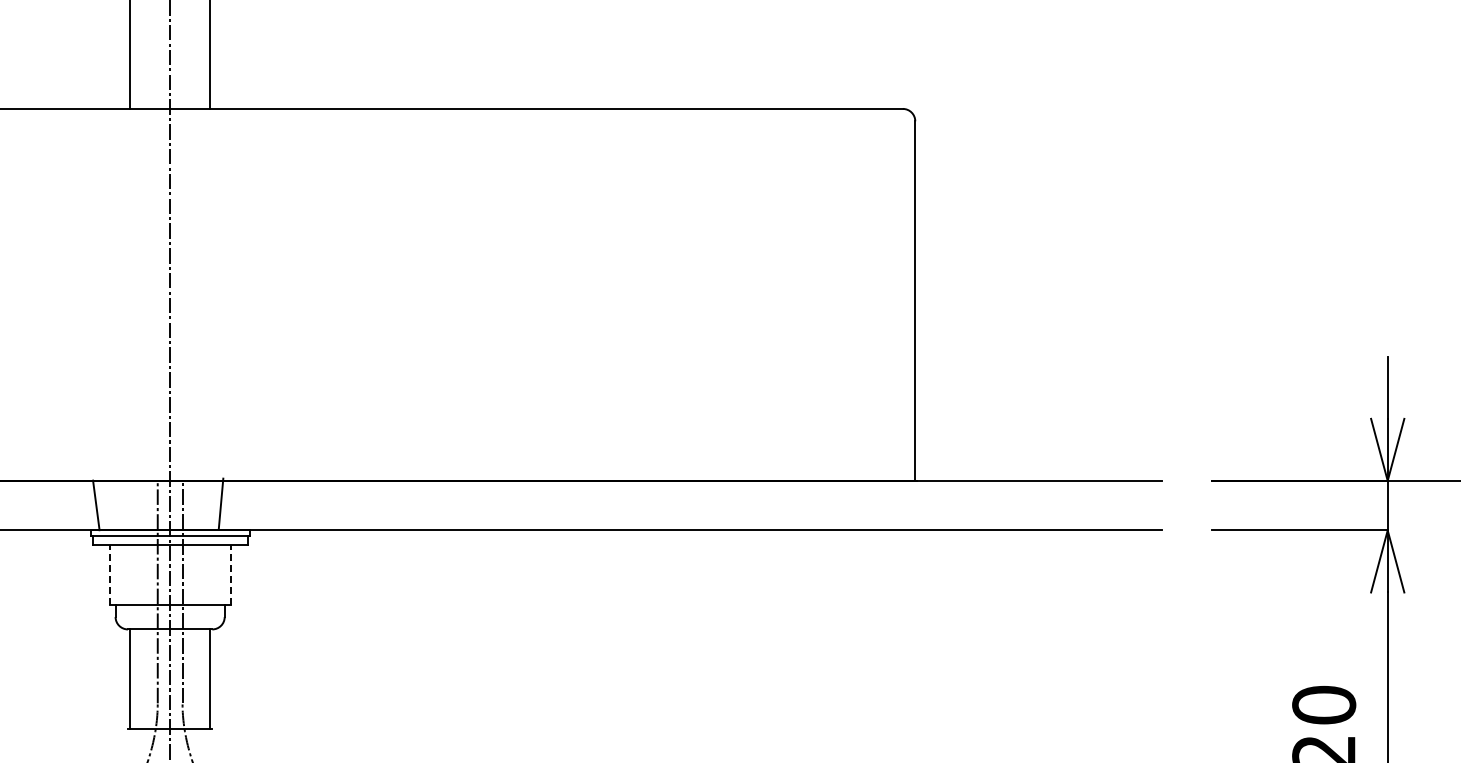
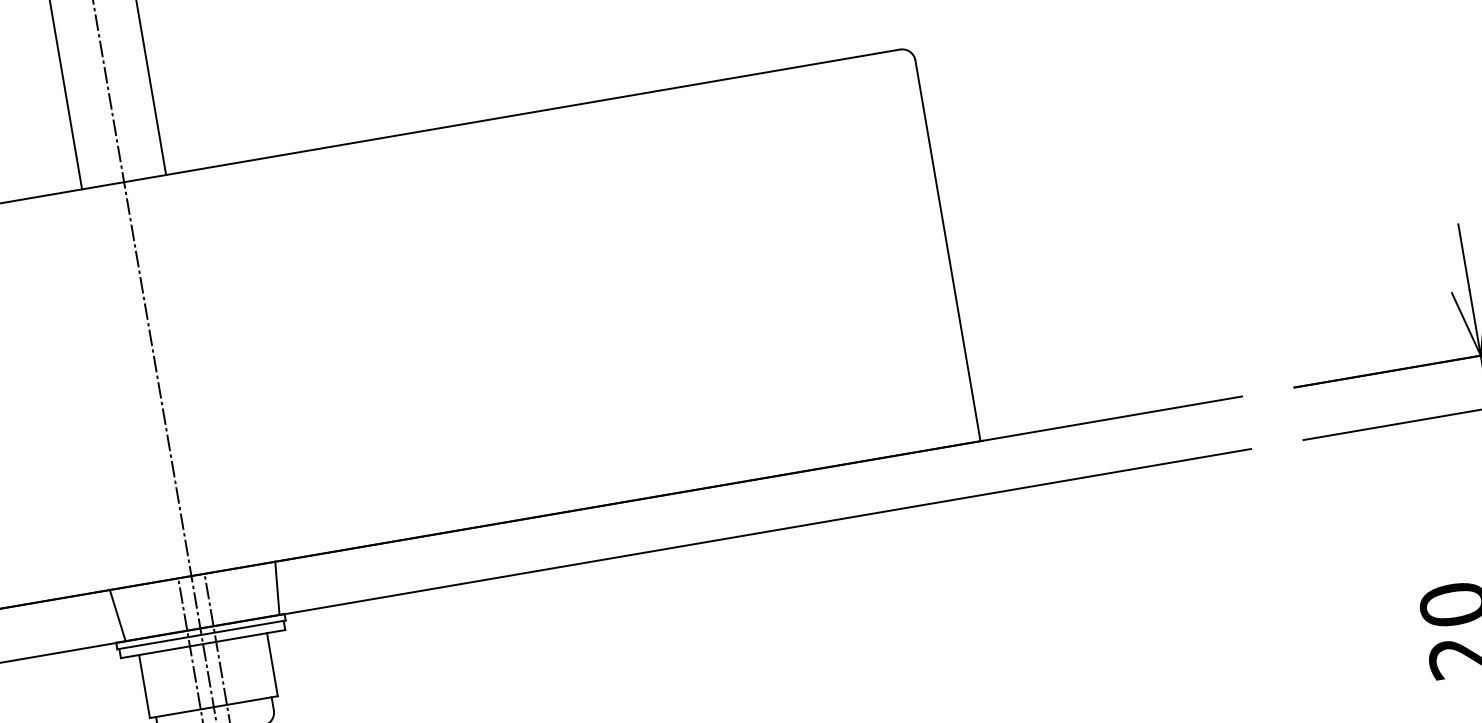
line: (220, 503) -> (276, 588), moved
line: (109, 574) -> (144, 686), dashed -> solid
line: (230, 574) -> (272, 664), dashed -> solid

